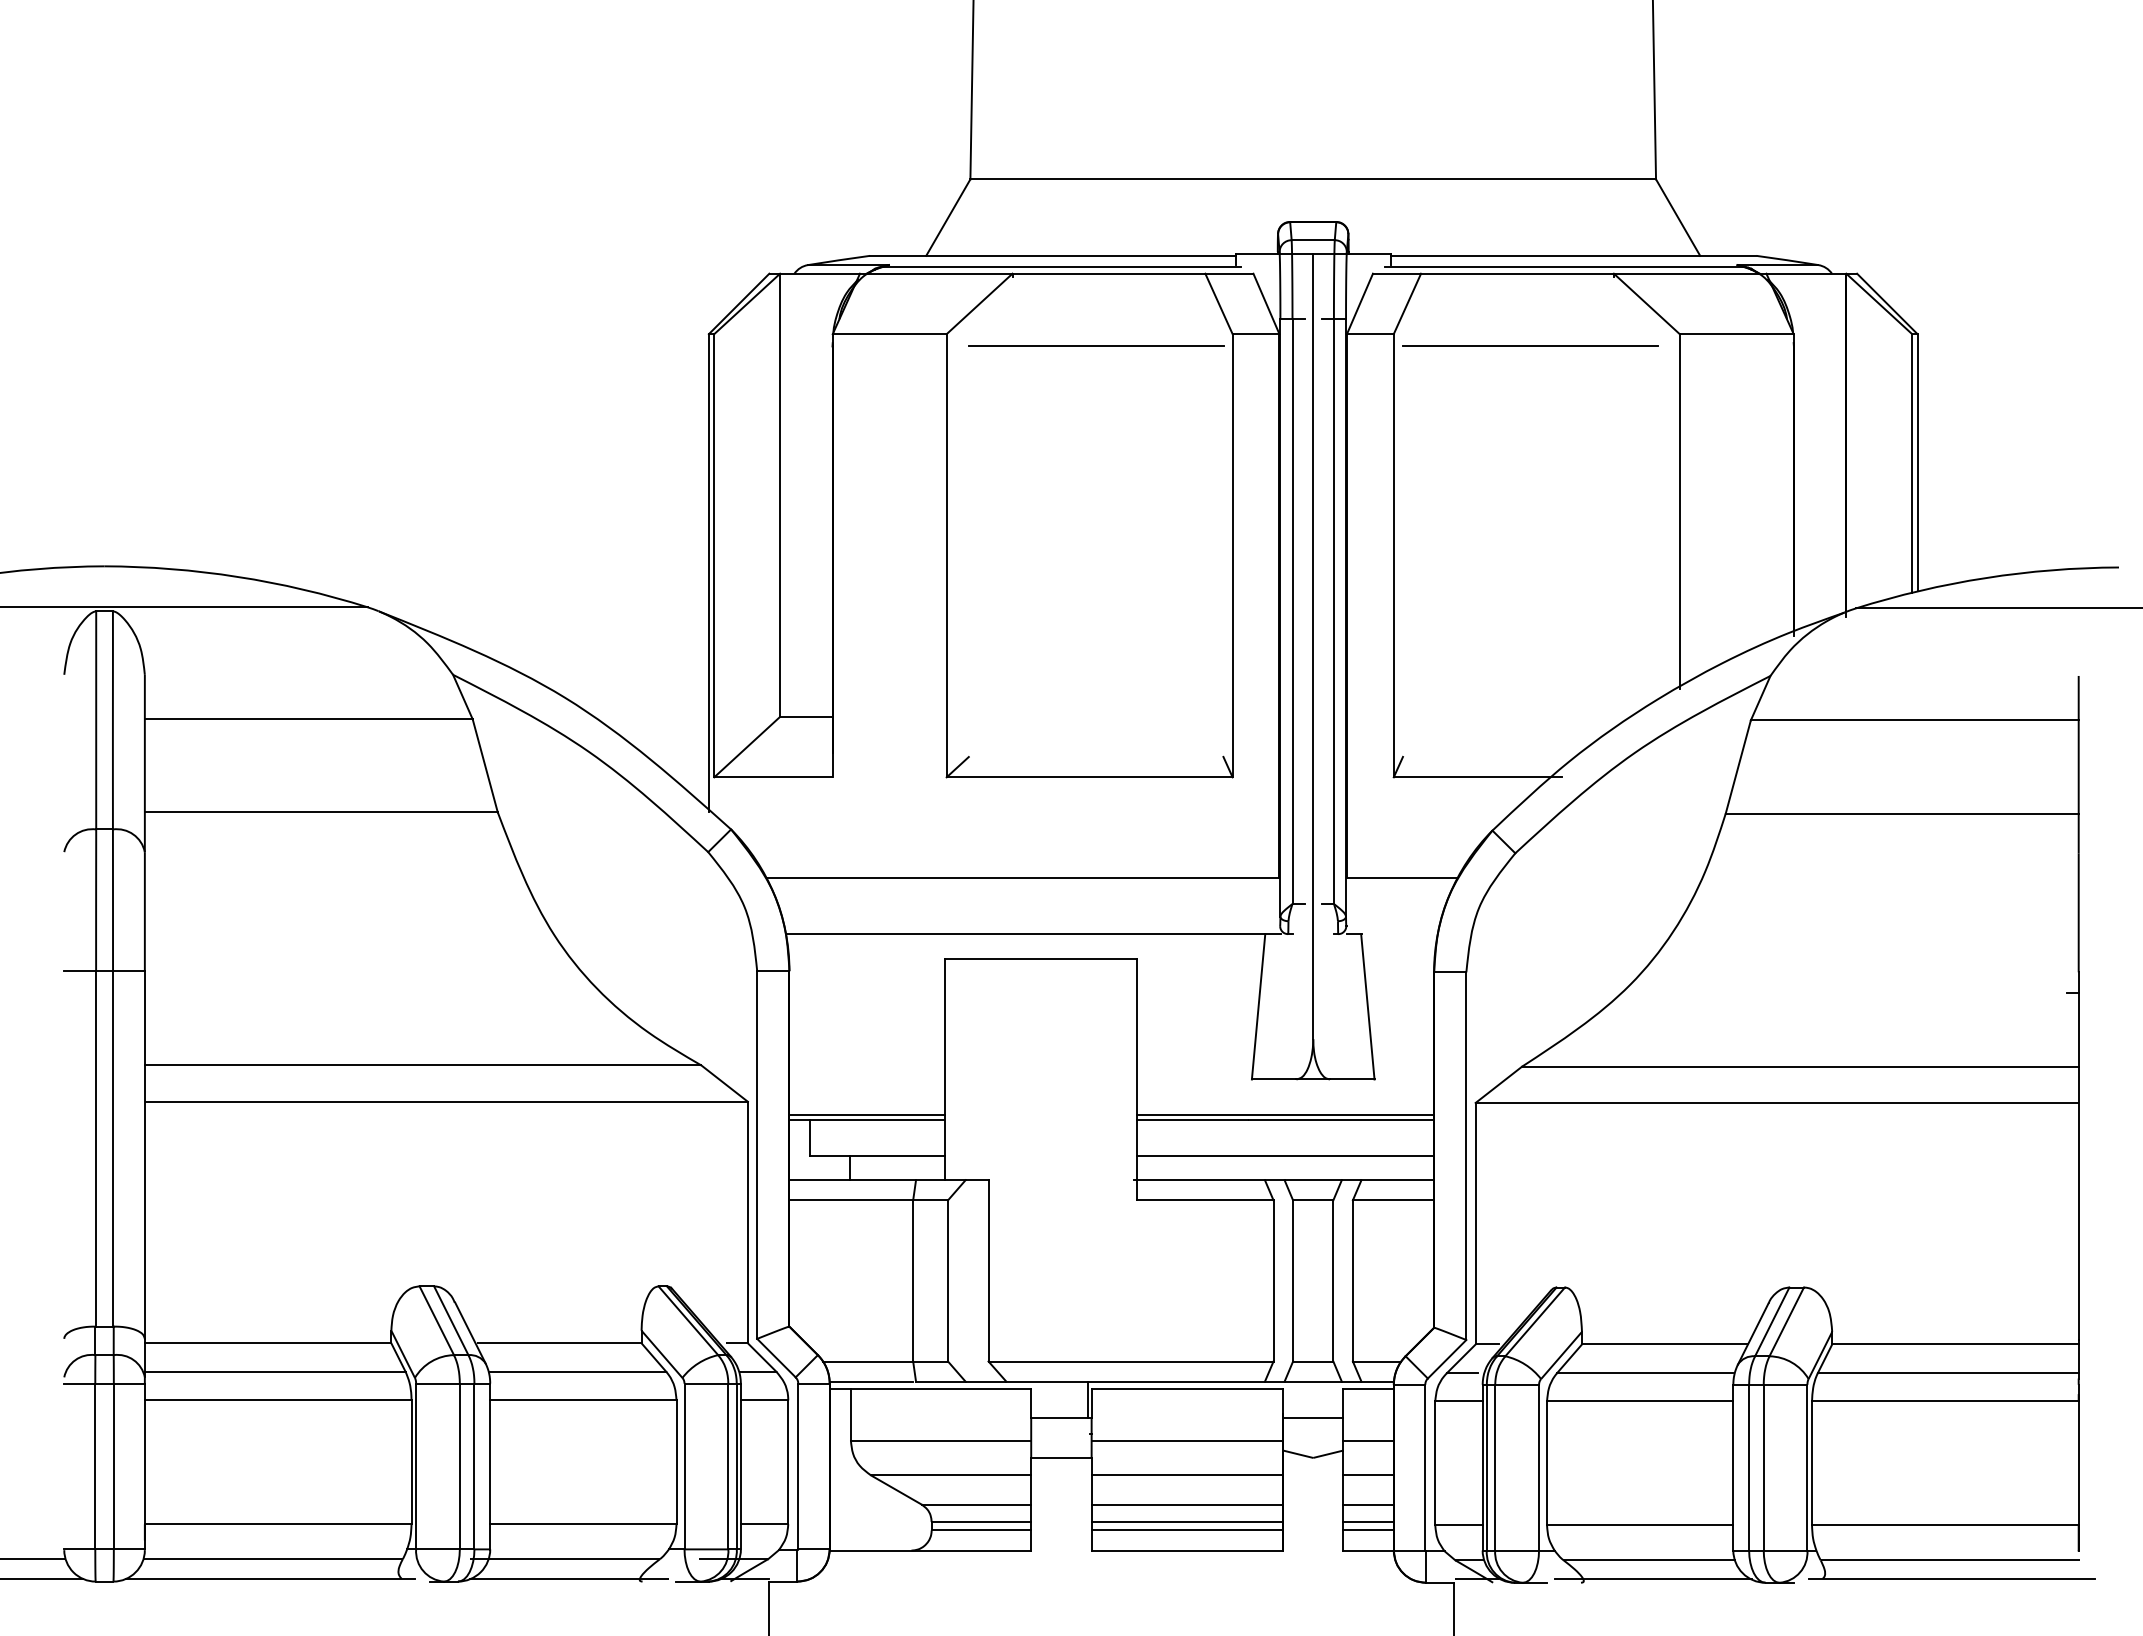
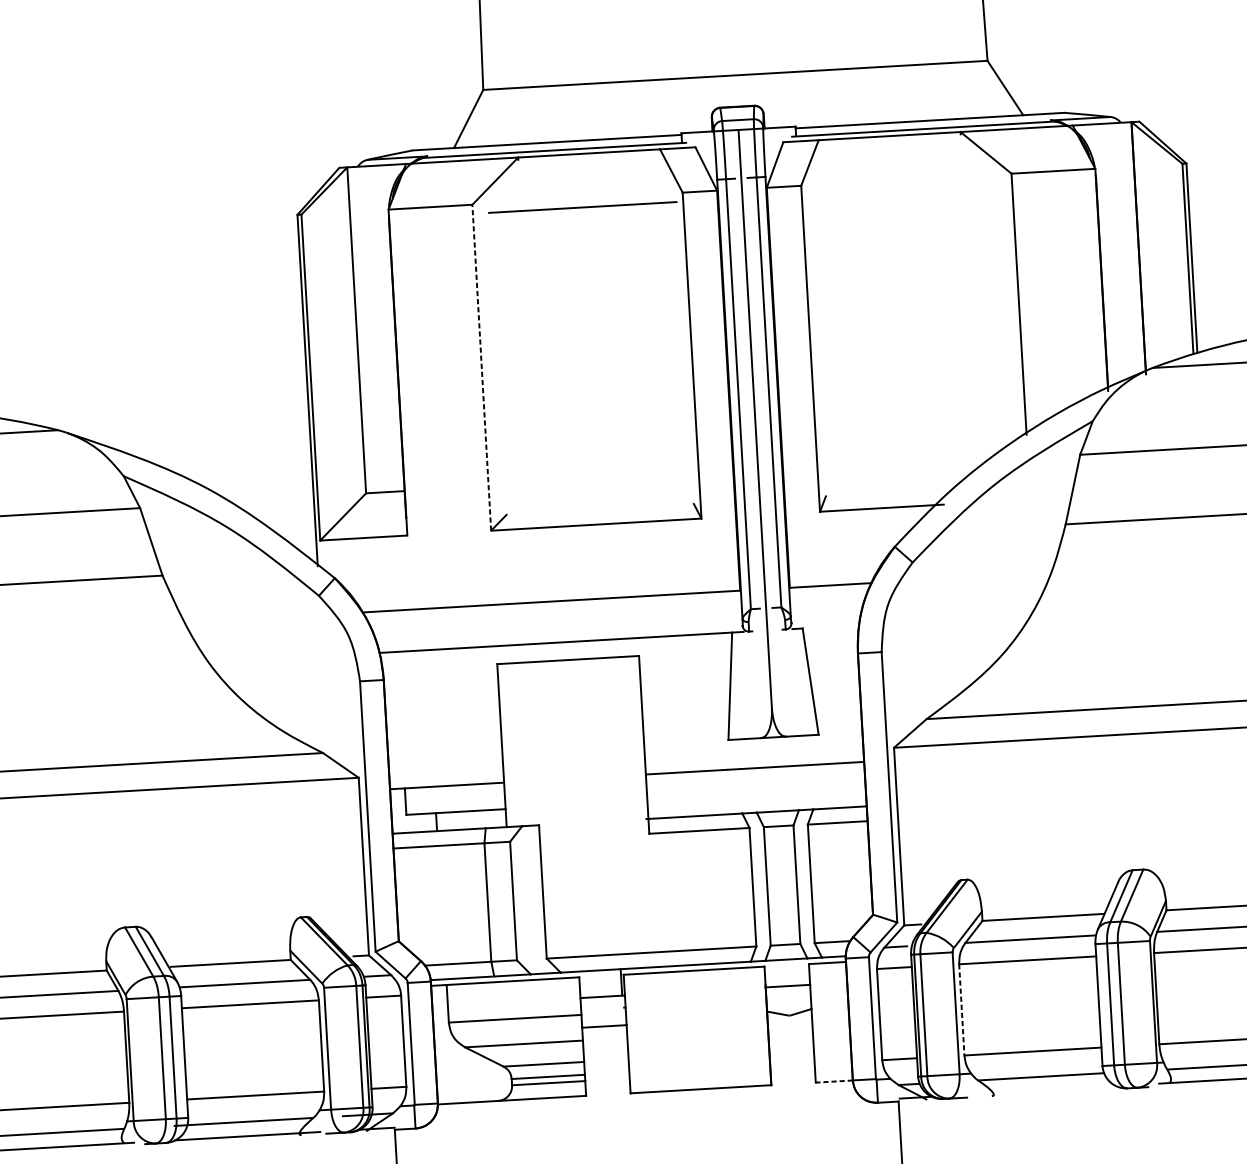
line: (1530, 345) -> (902, 188), removed
line: (946, 555) -> (481, 367), solid -> dashed
line: (866, 1115) -> (446, 782), removed
line: (1285, 1115) -> (754, 765), removed
line: (1285, 1155) -> (756, 794), removed
line: (1187, 1440) -> (696, 1008), removed
line: (1368, 1440) -> (829, 1000), removed
line: (1547, 1463) -> (962, 1009), solid -> dashed
line: (1187, 1475) -> (697, 1034), removed
line: (1368, 1475) -> (831, 1026), removed
line: (1187, 1504) -> (699, 1055), removed
line: (1368, 1504) -> (832, 1047), removed
line: (1187, 1521) -> (699, 1067), removed
line: (1368, 1521) -> (832, 1060), removed
line: (1187, 1530) -> (700, 1074), removed
line: (1368, 1530) -> (833, 1066), removed
line: (1368, 1550) -> (834, 1081), solid -> dashed
line: (1653, 1578) -> (1045, 1089), removed

